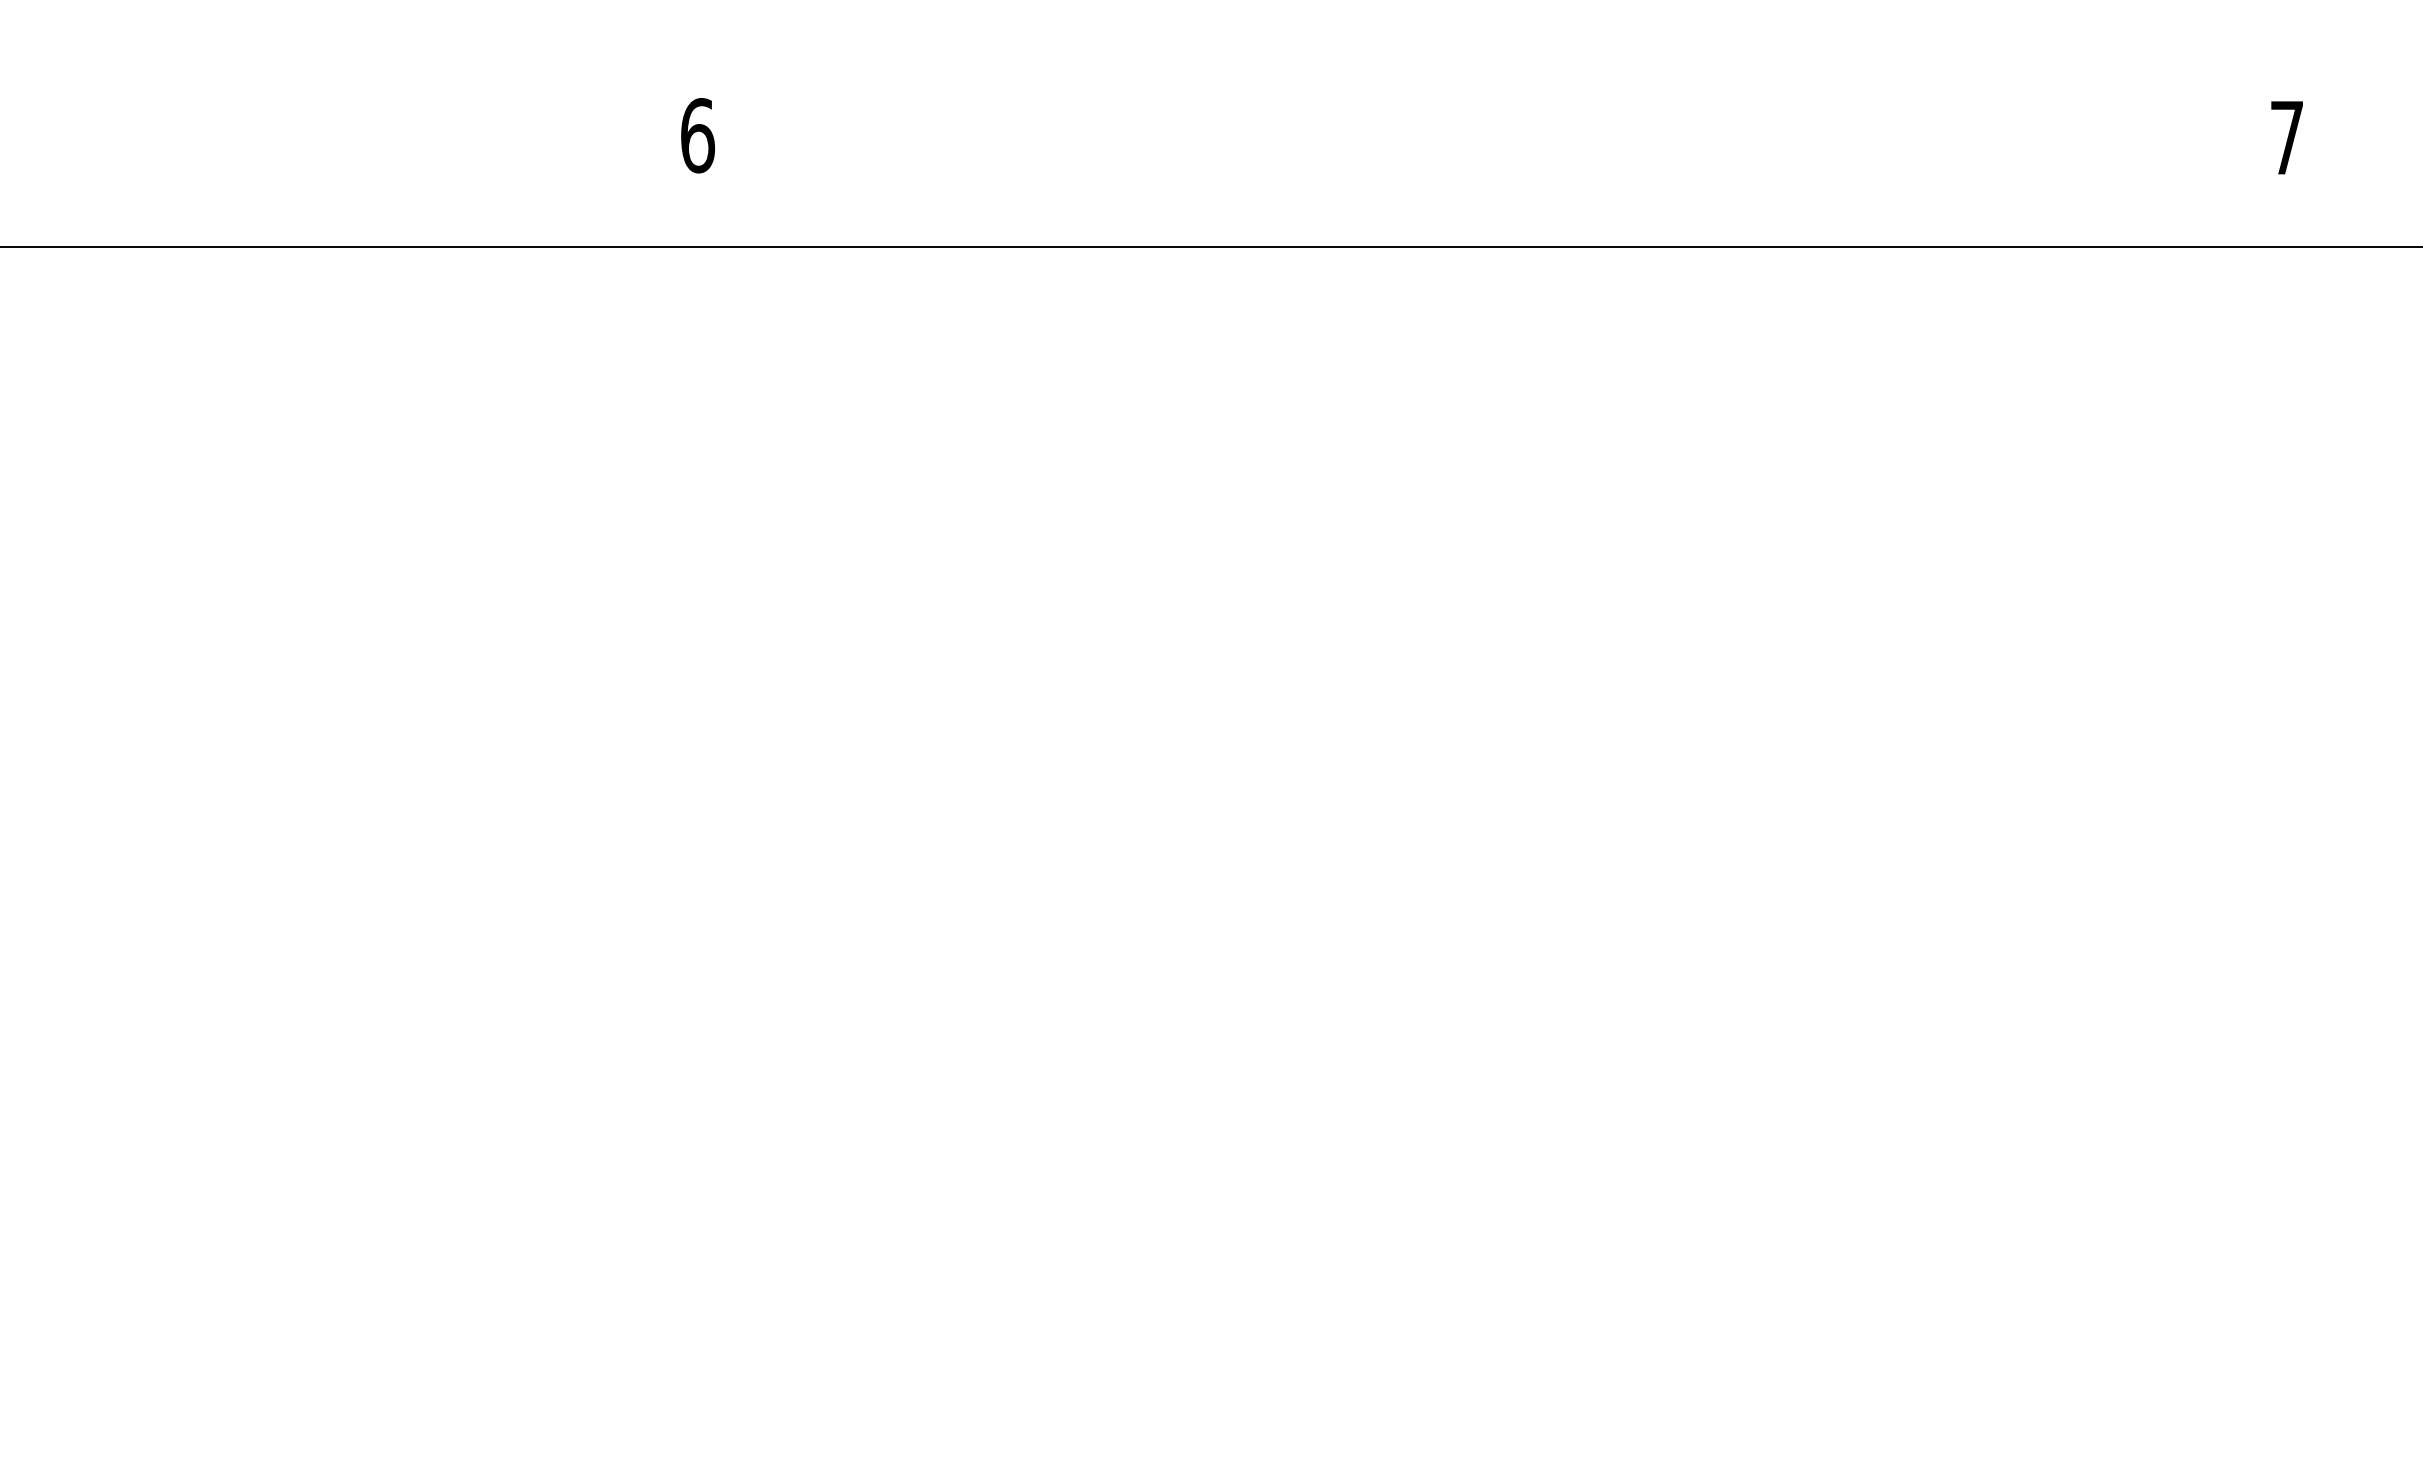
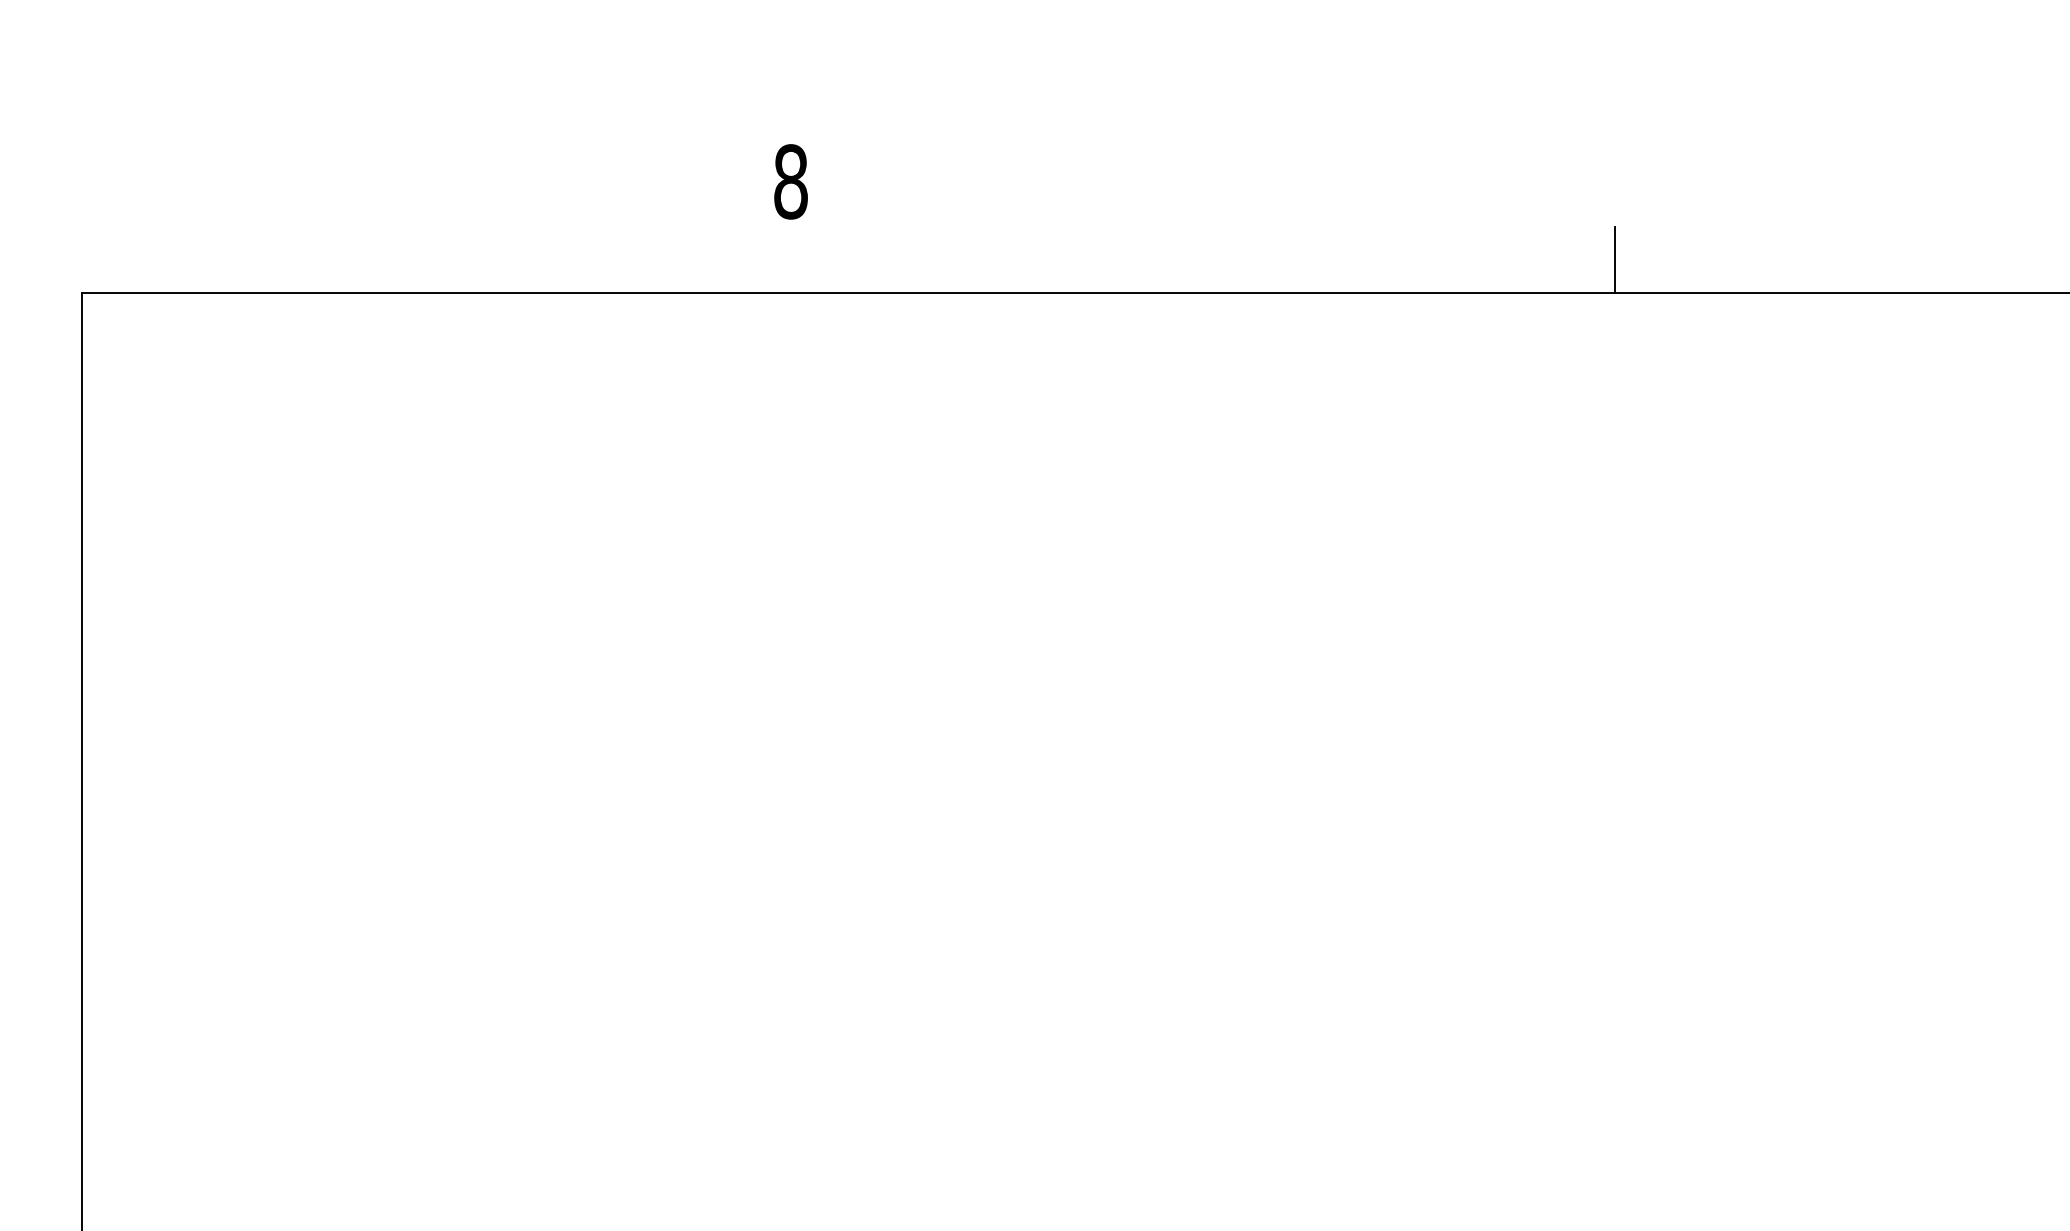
text: (698, 135) -> (791, 181), 6 -> 8
line: (1521, 213) -> (1614, 259), added

